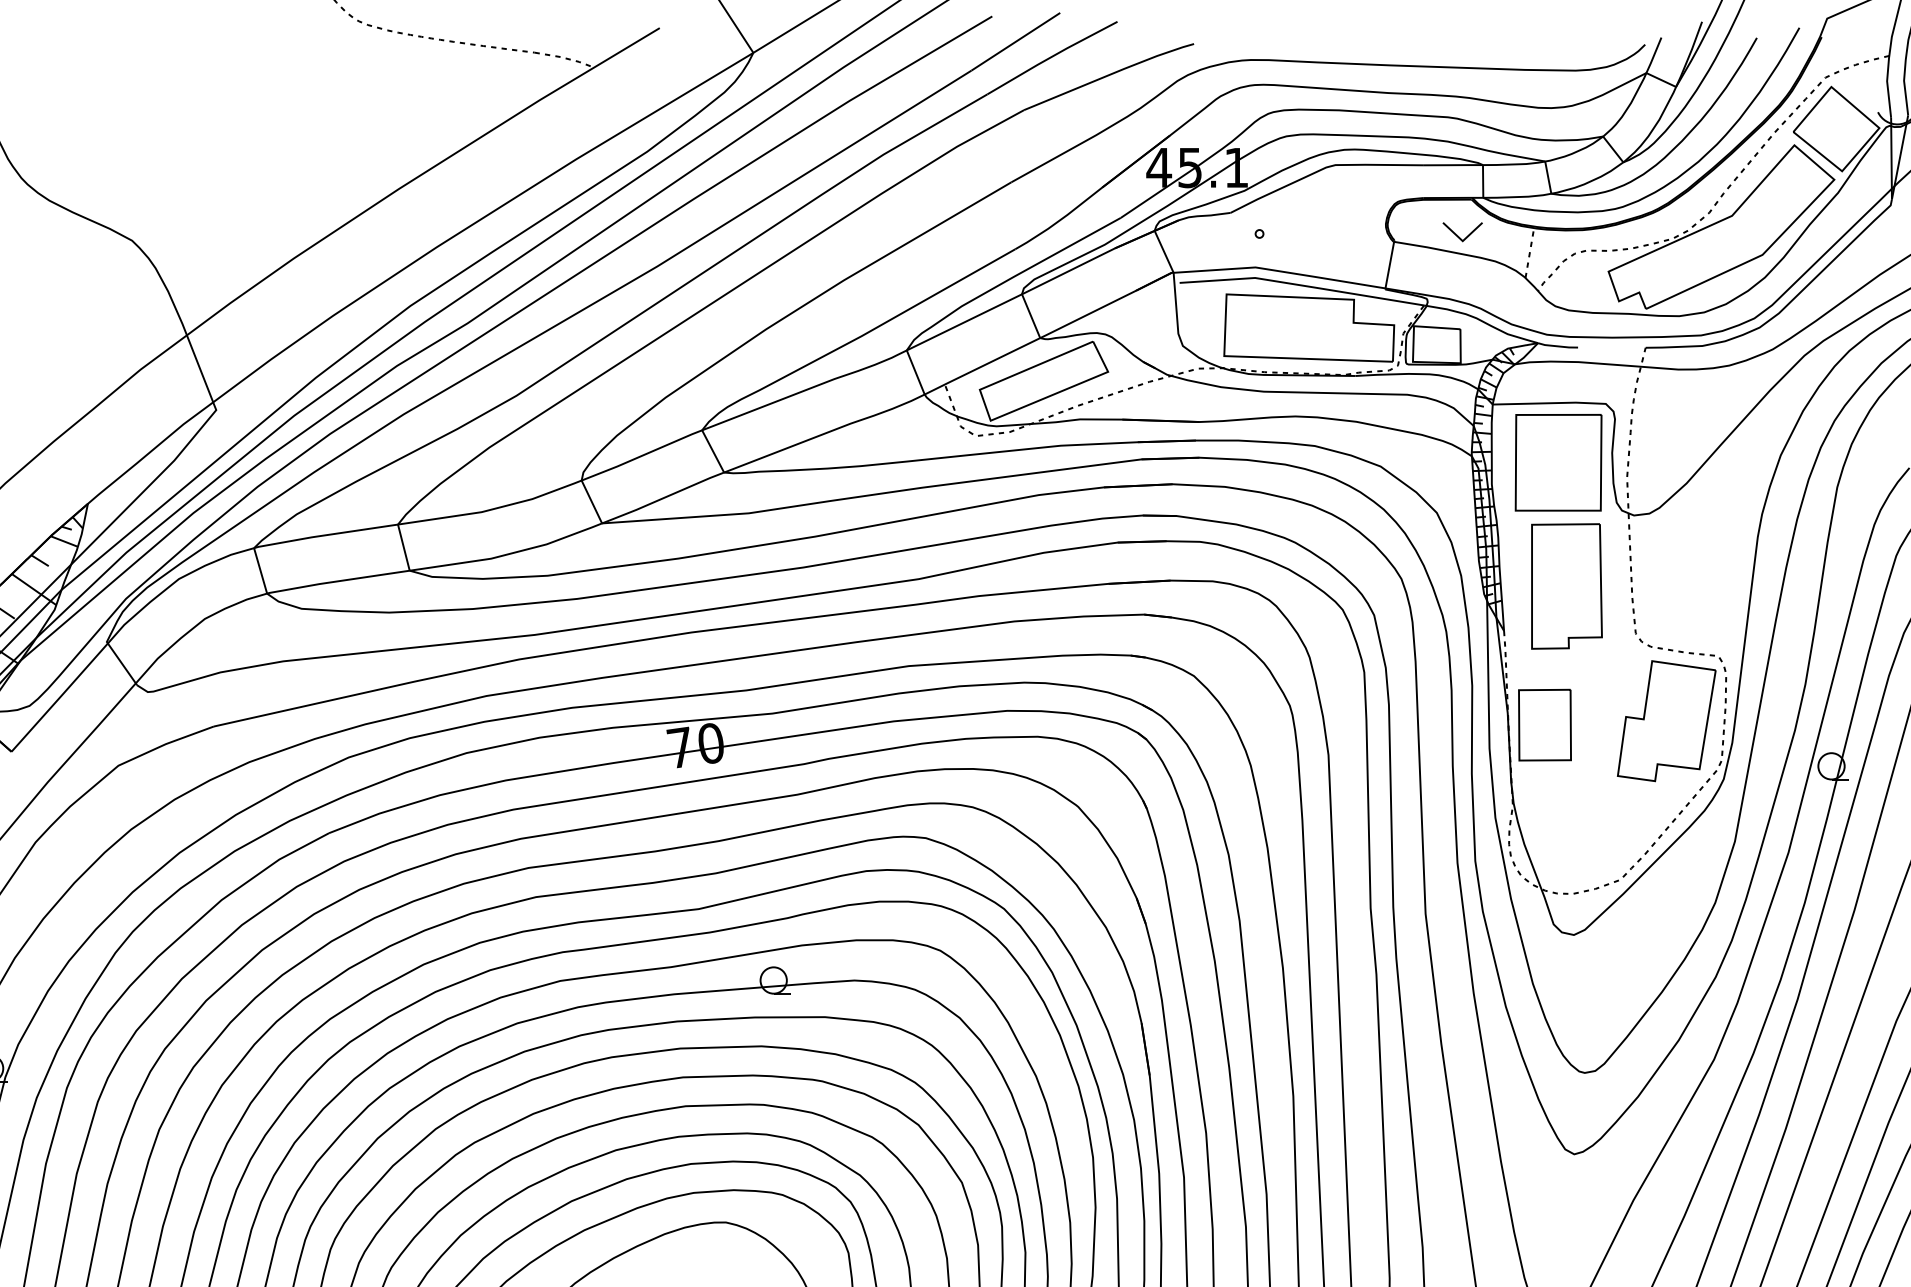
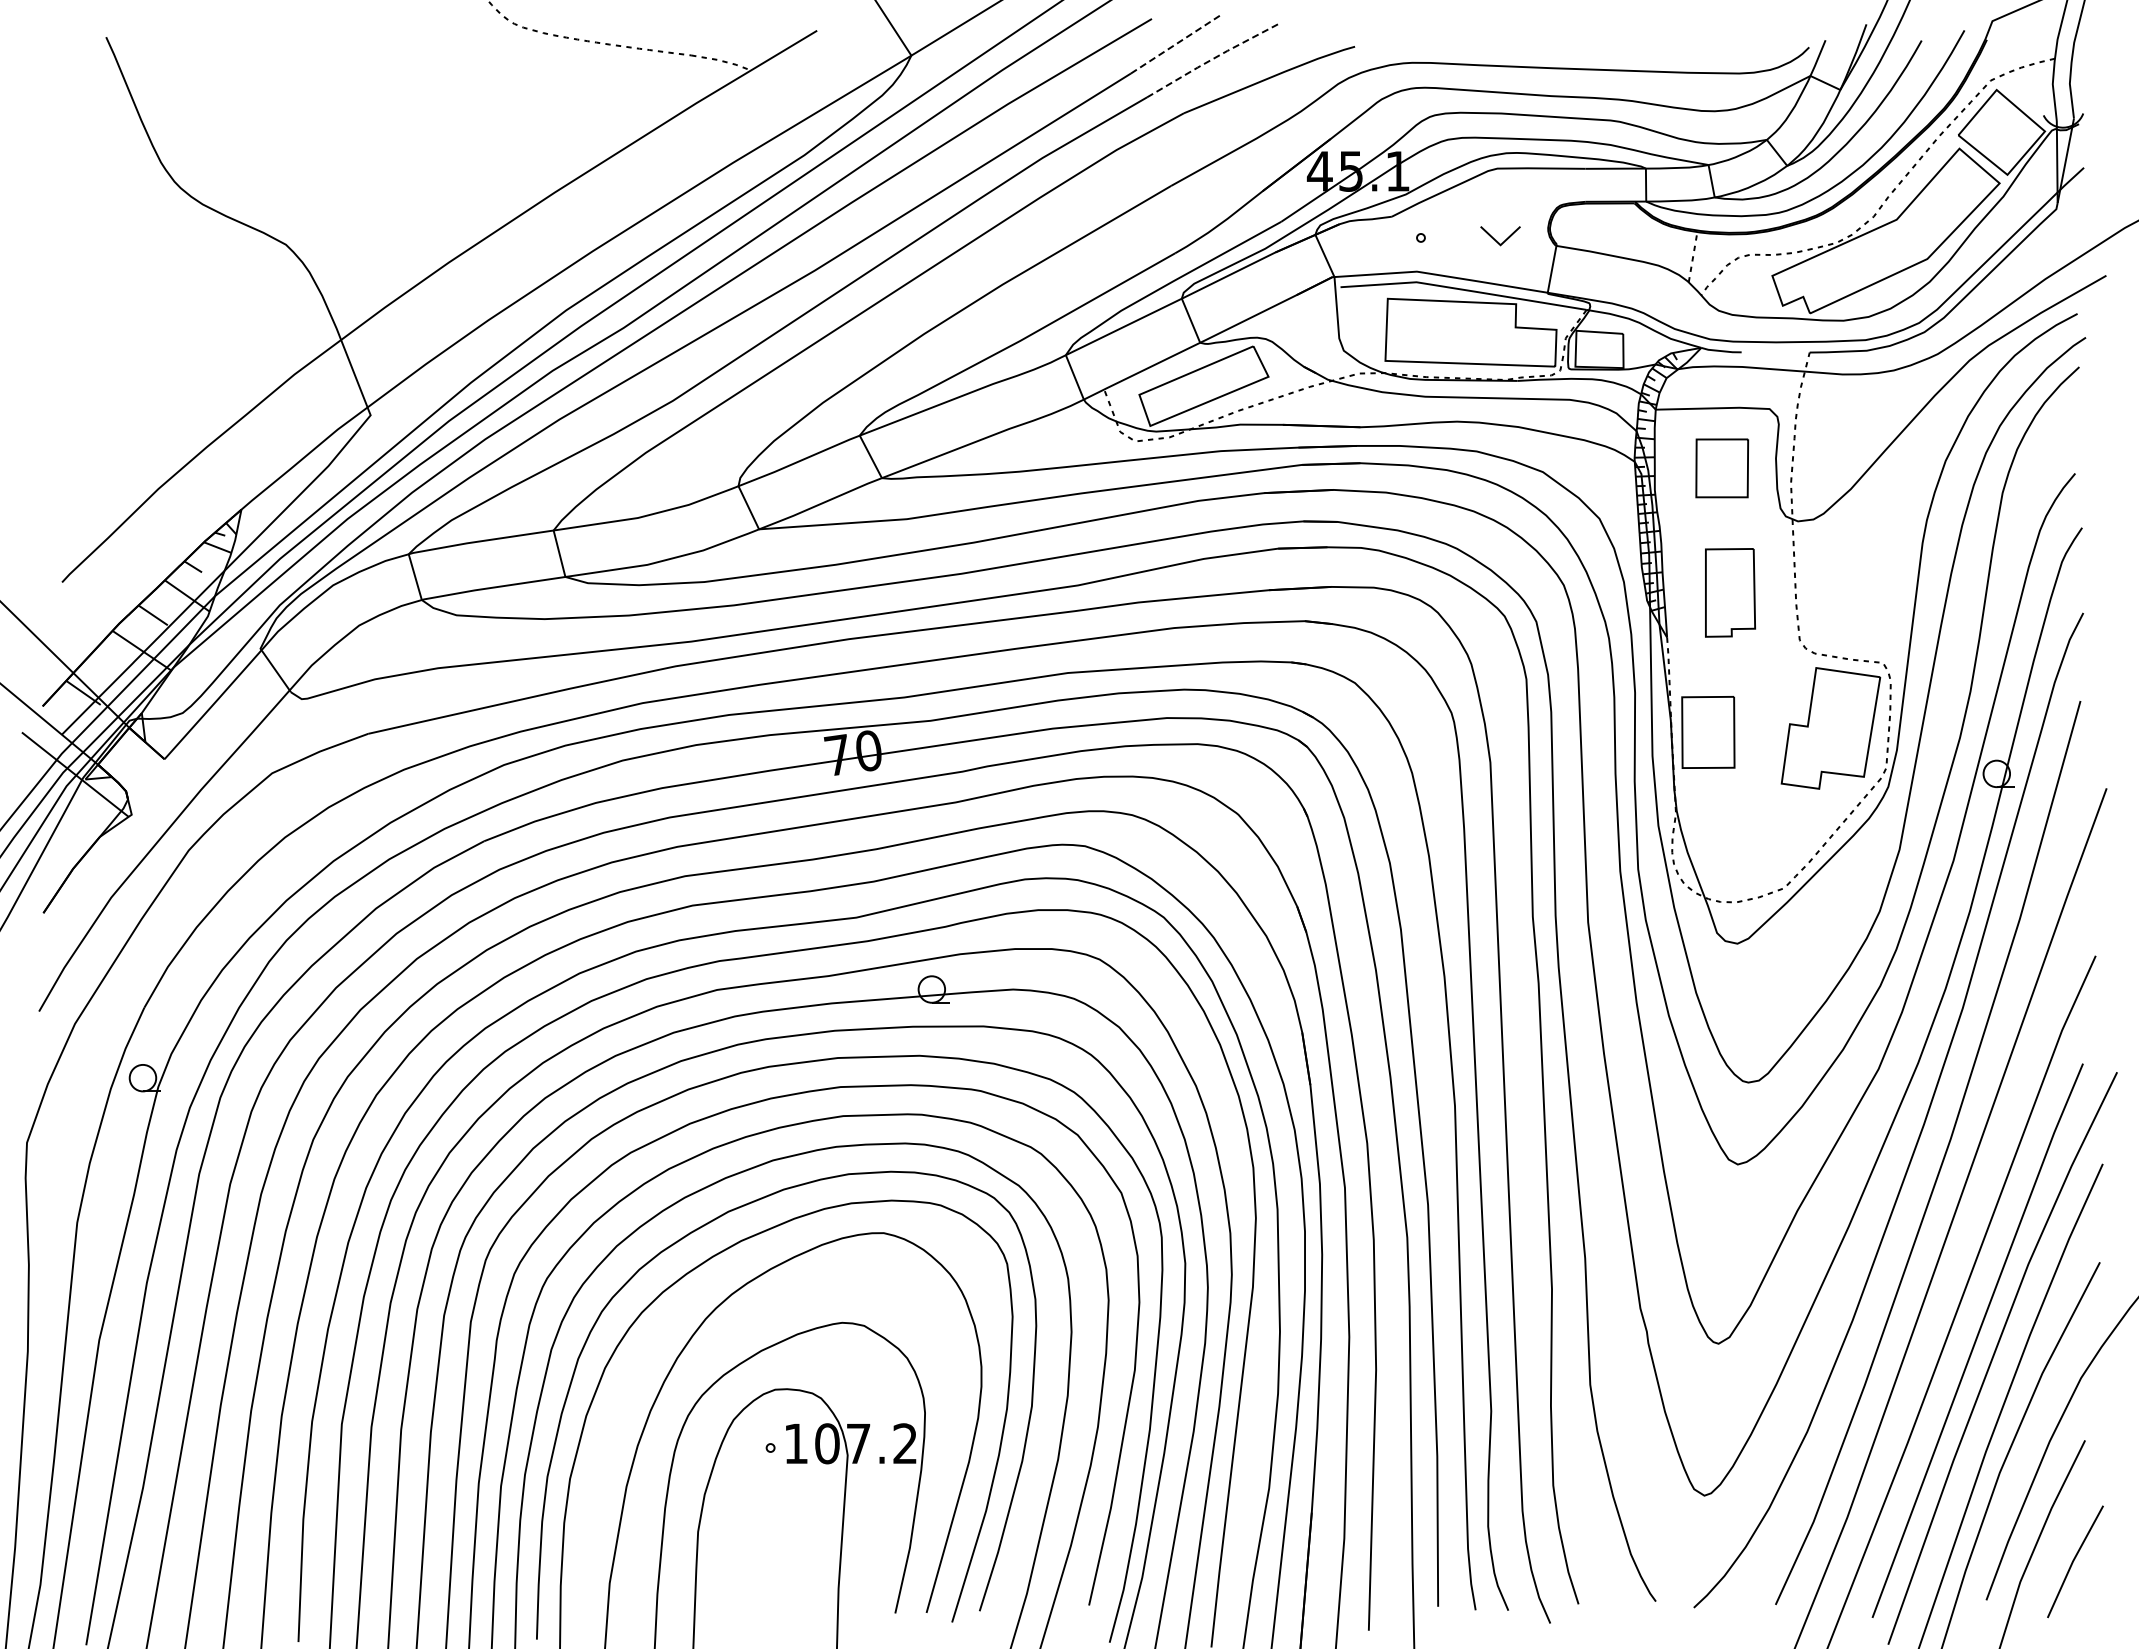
line: (1016, 41) -> (1176, 44), solid -> dashed
line: (1052, 56) -> (1212, 59), solid -> dashed
part: (1462, 232) -> (1500, 236), moved
part: (1559, 462) -> (1722, 468), size x0.6
part: (1566, 586) -> (1730, 592), size x0.7

